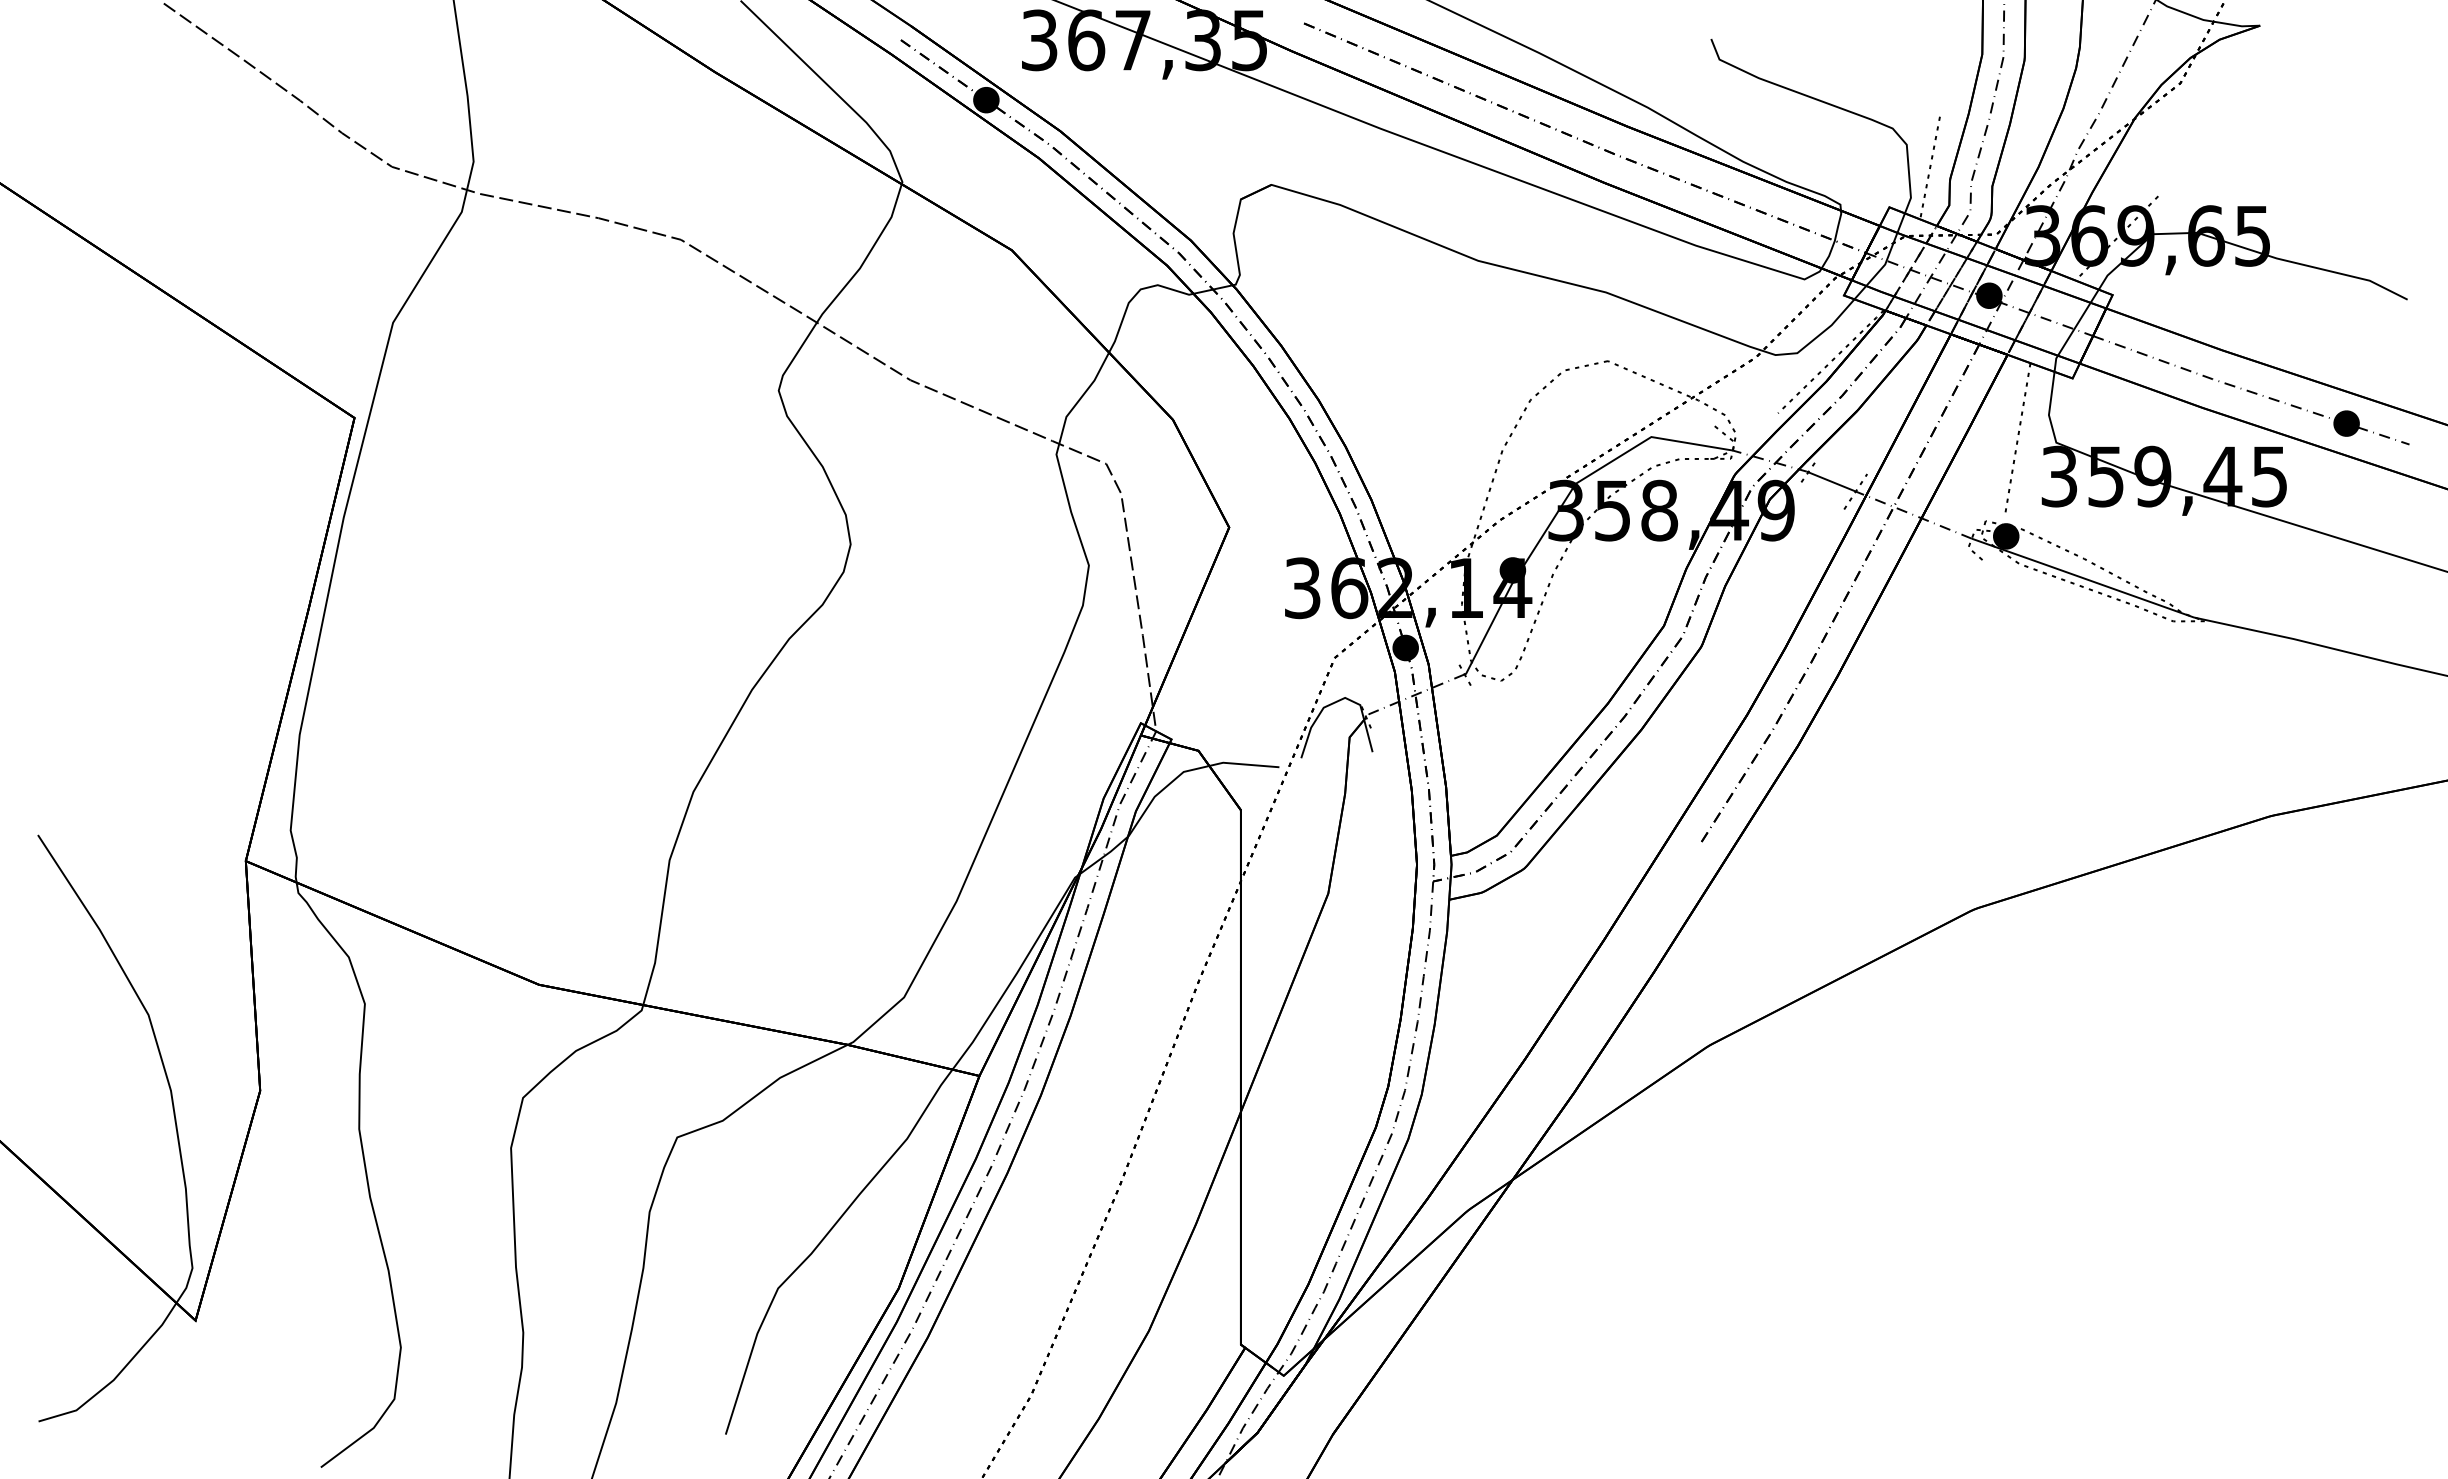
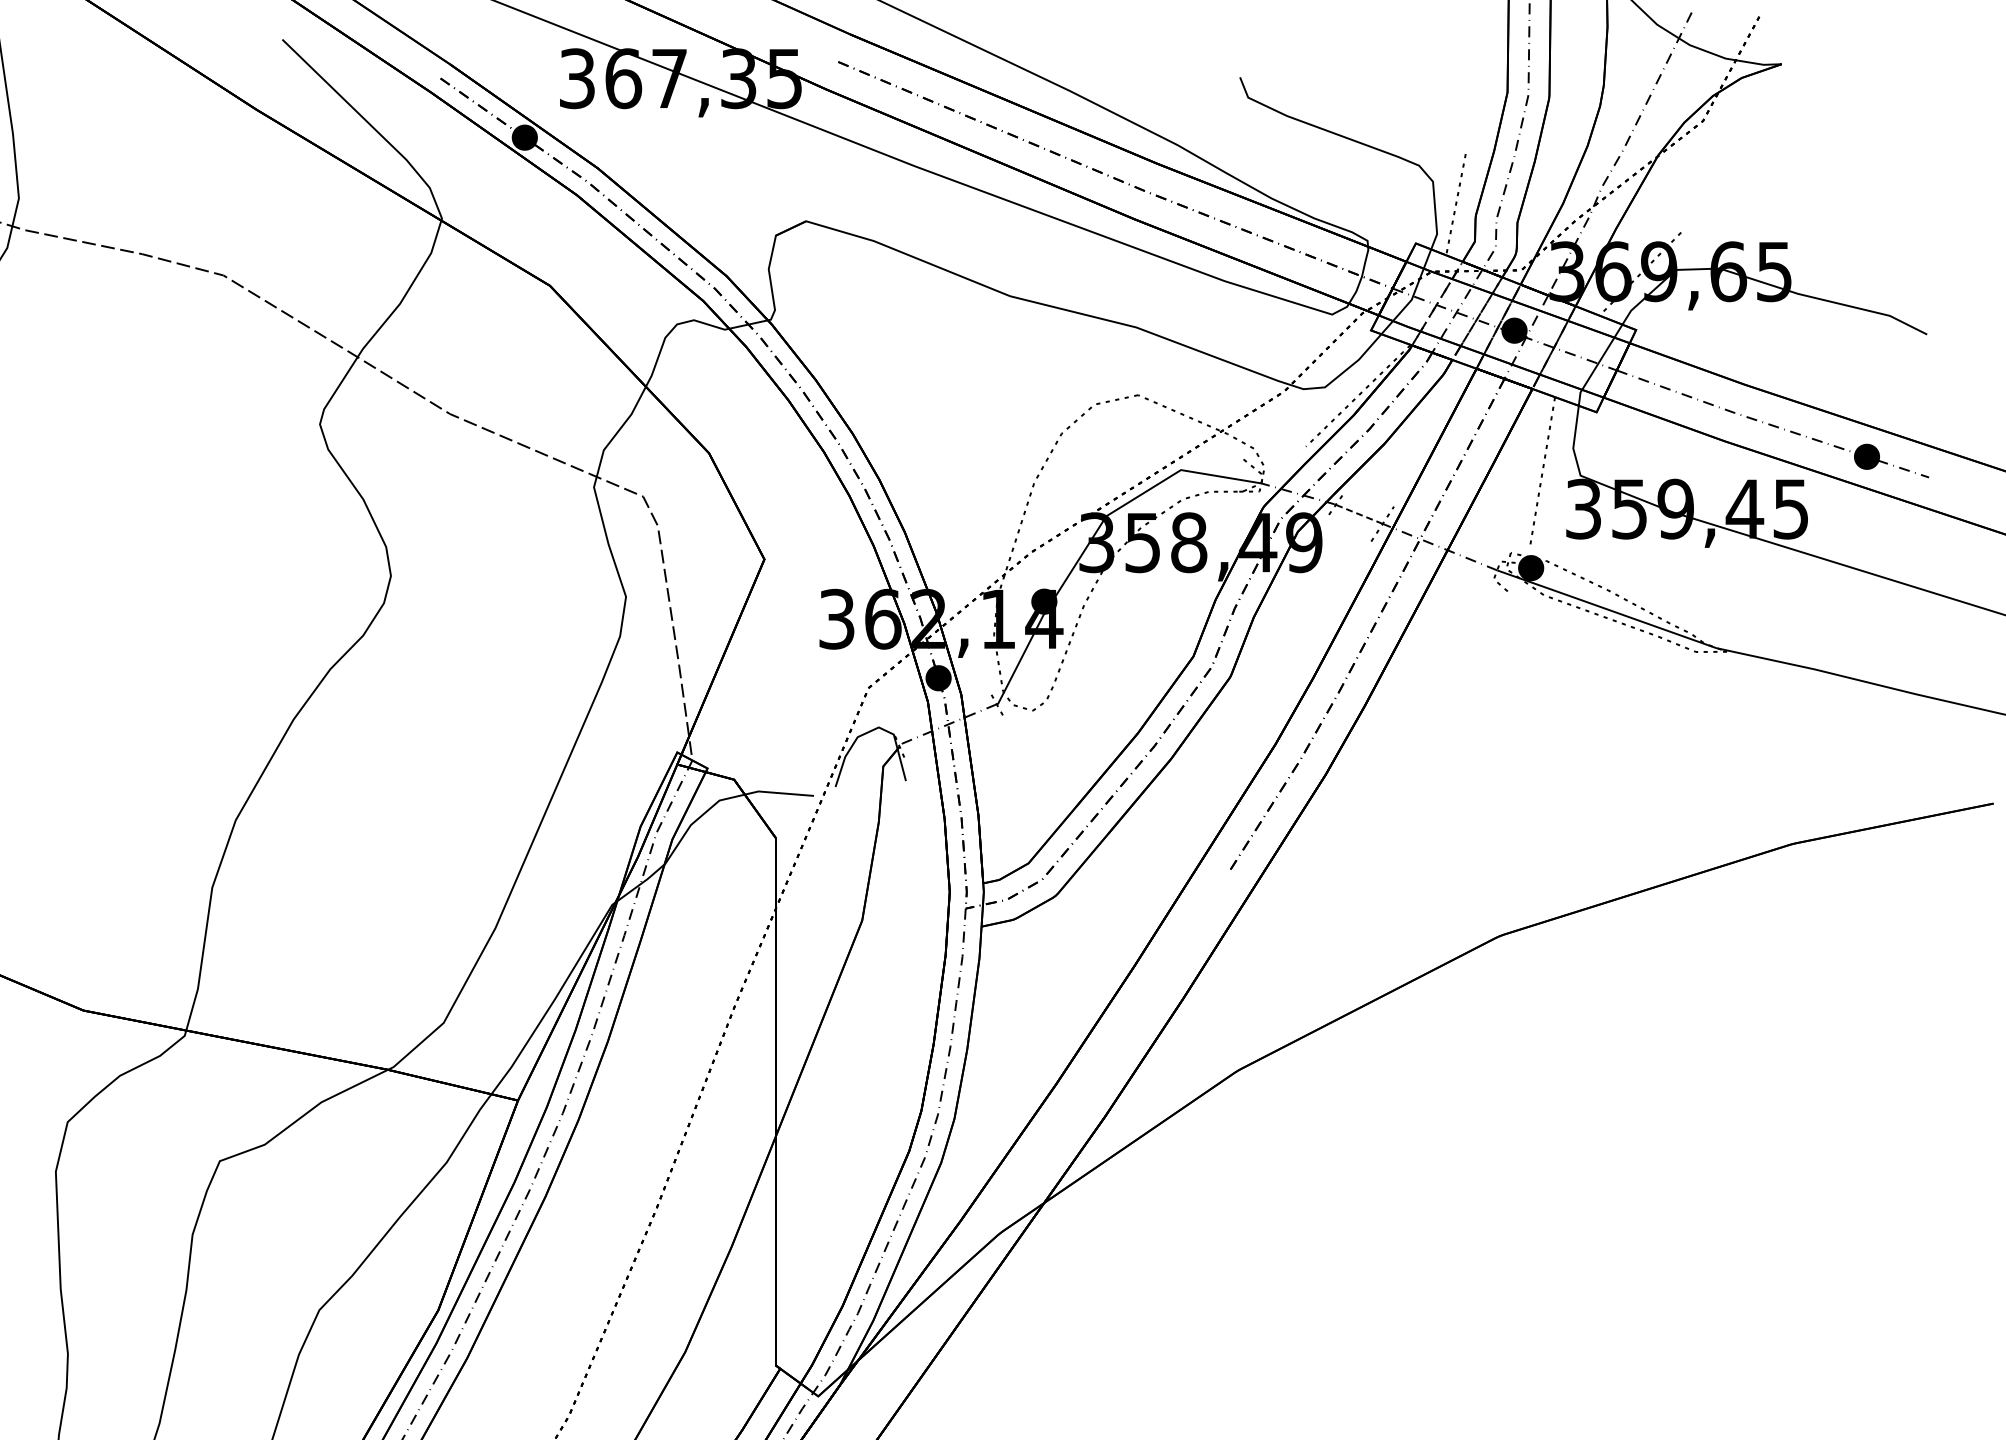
line: (1832, 481) -> (1359, 513), solid -> dashed

